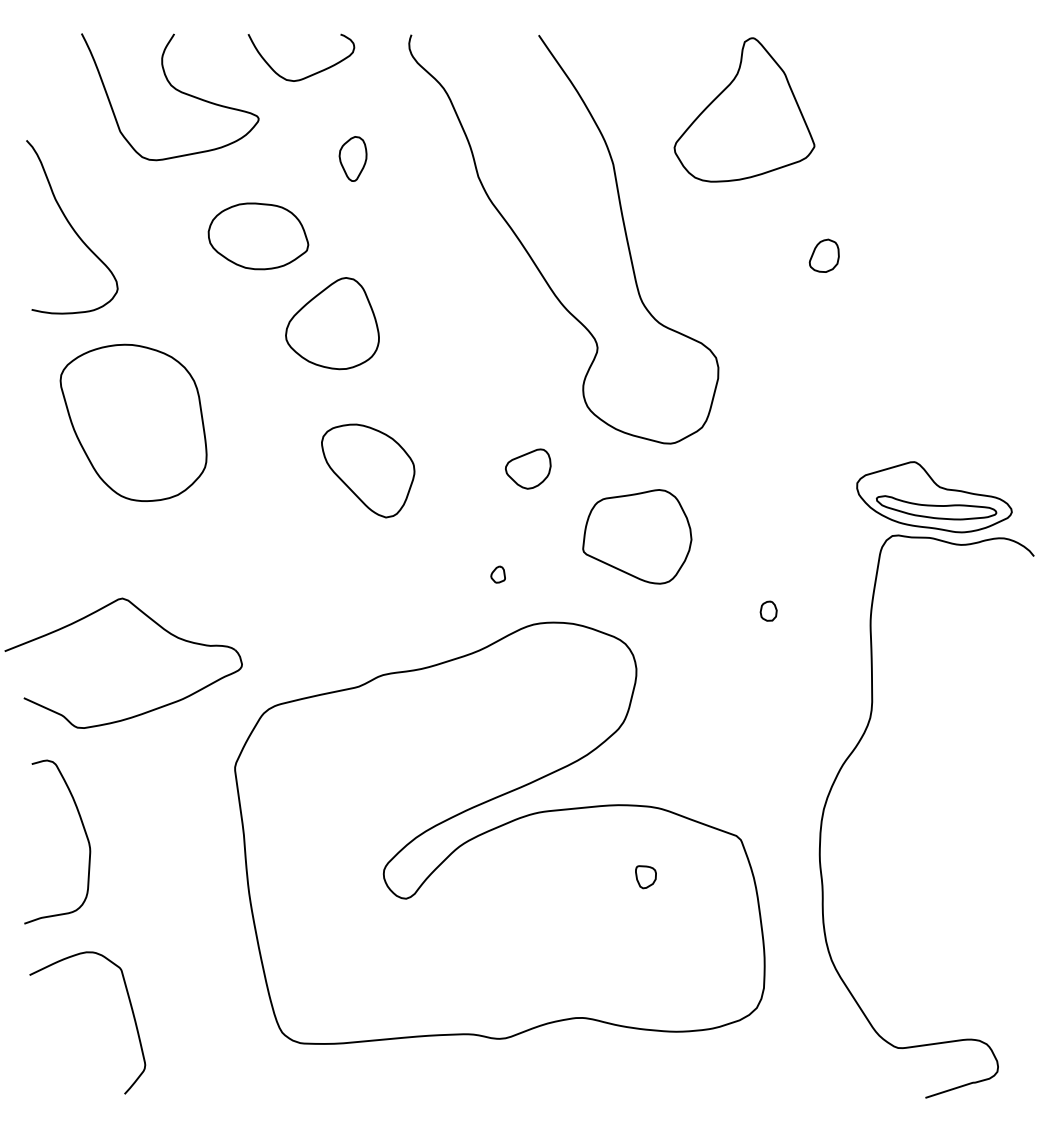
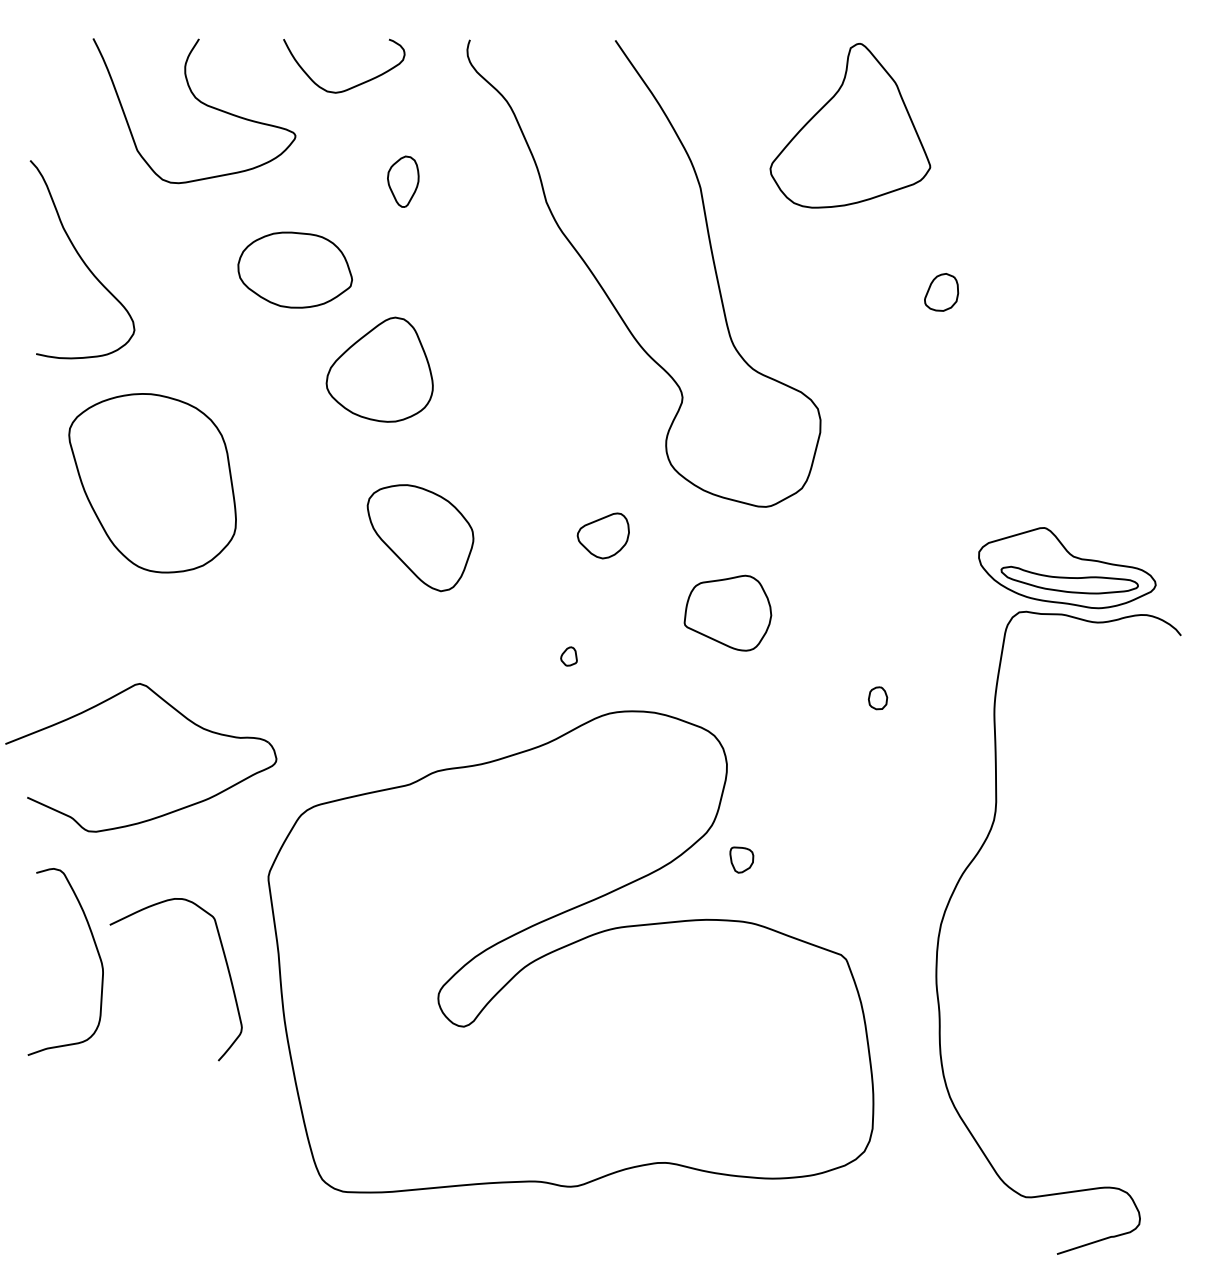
part: (636, 536) -> (727, 612), size x0.7
part: (645, 876) -> (741, 859), moved
curve: (131, 1011) -> (226, 966), moved

